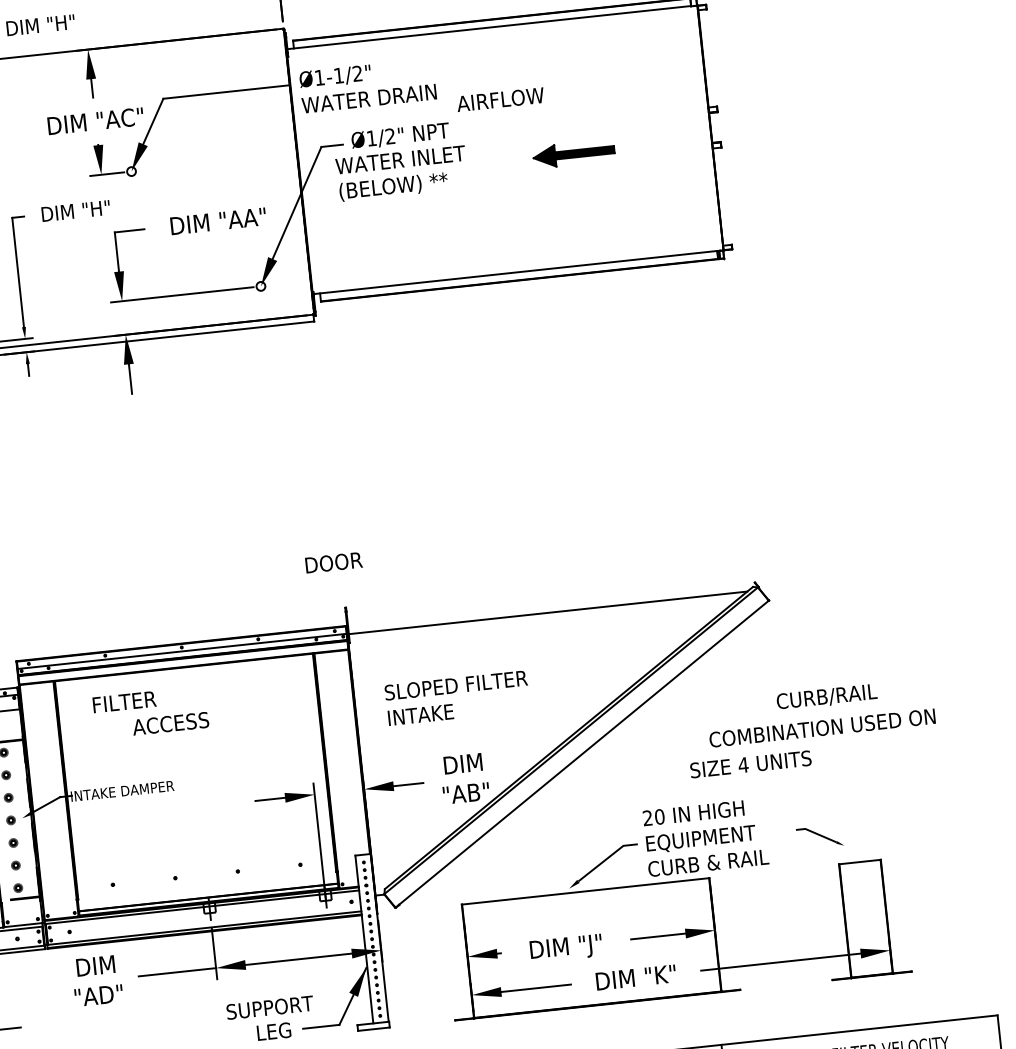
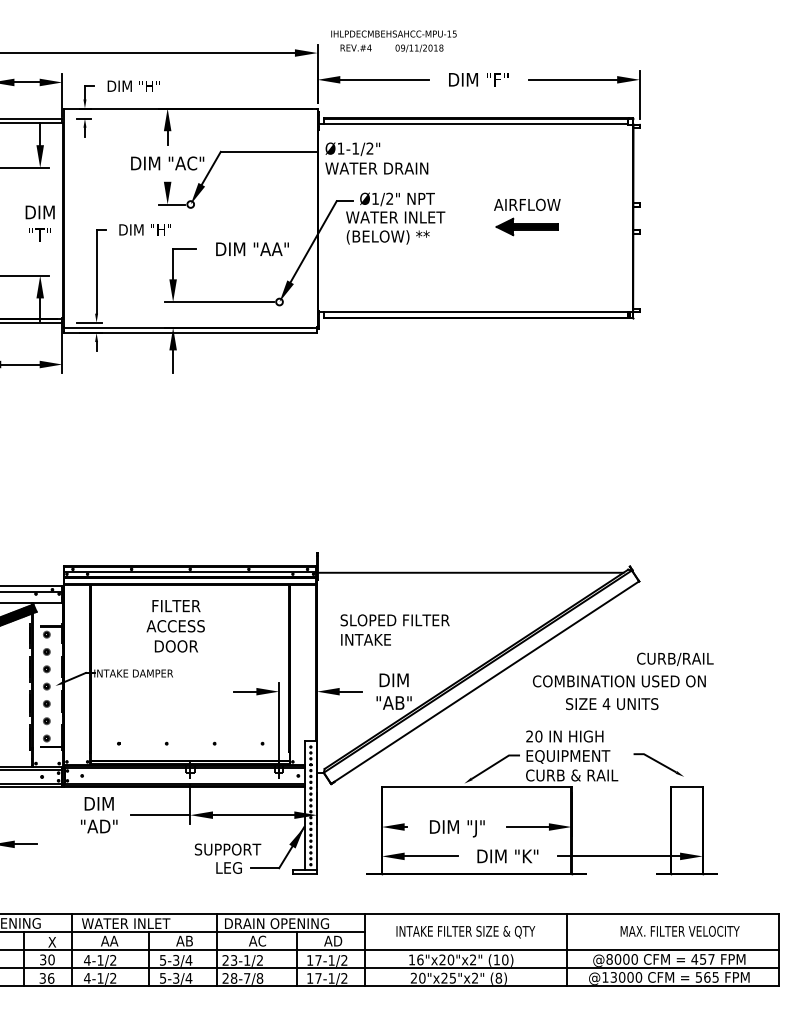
text: (500, 99) -> (527, 204), moved
text: (332, 562) -> (175, 646), moved
text: (124, 702) -> (176, 606), moved
text: (822, 728) -> (619, 681), moved
part: (819, 836) -> (658, 764), size x1.43

